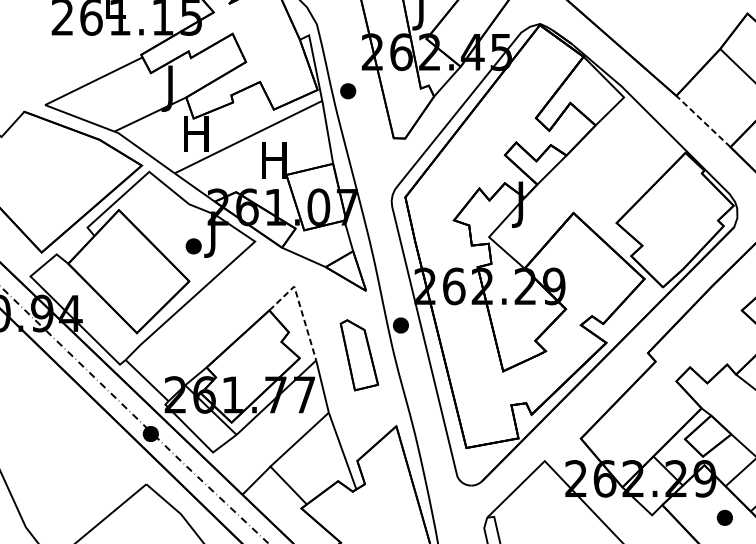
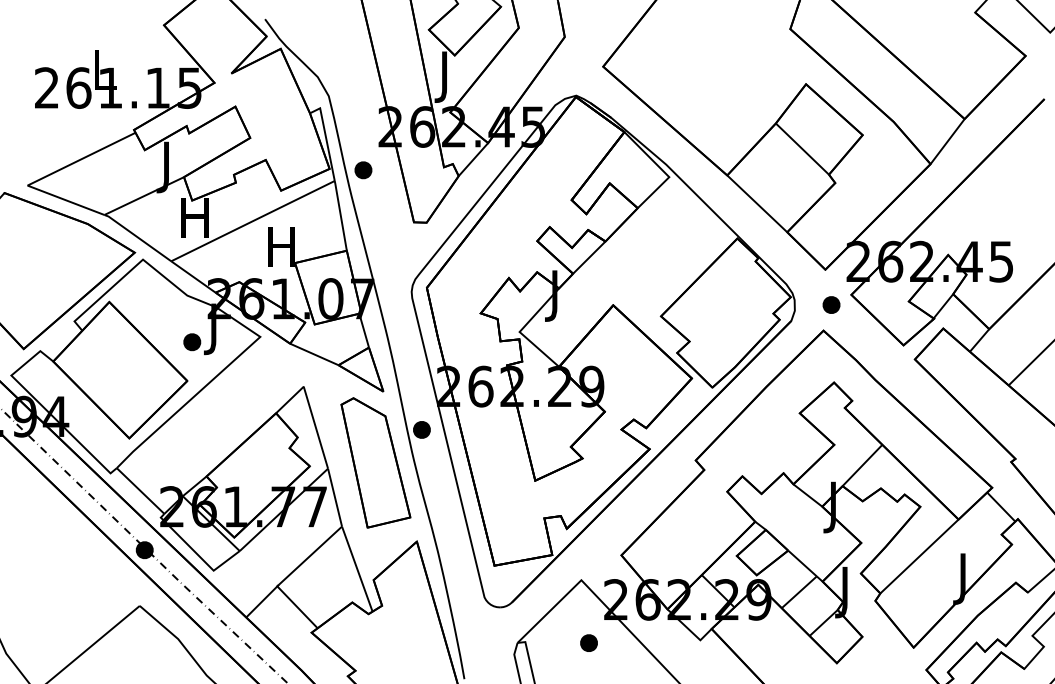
line: (702, 121) -> (756, 203), dashed -> solid
line: (300, 306) -> (310, 408), dashed -> solid
part: (359, 354) -> (375, 462), size x1.67
part: (724, 517) -> (588, 642), moved

